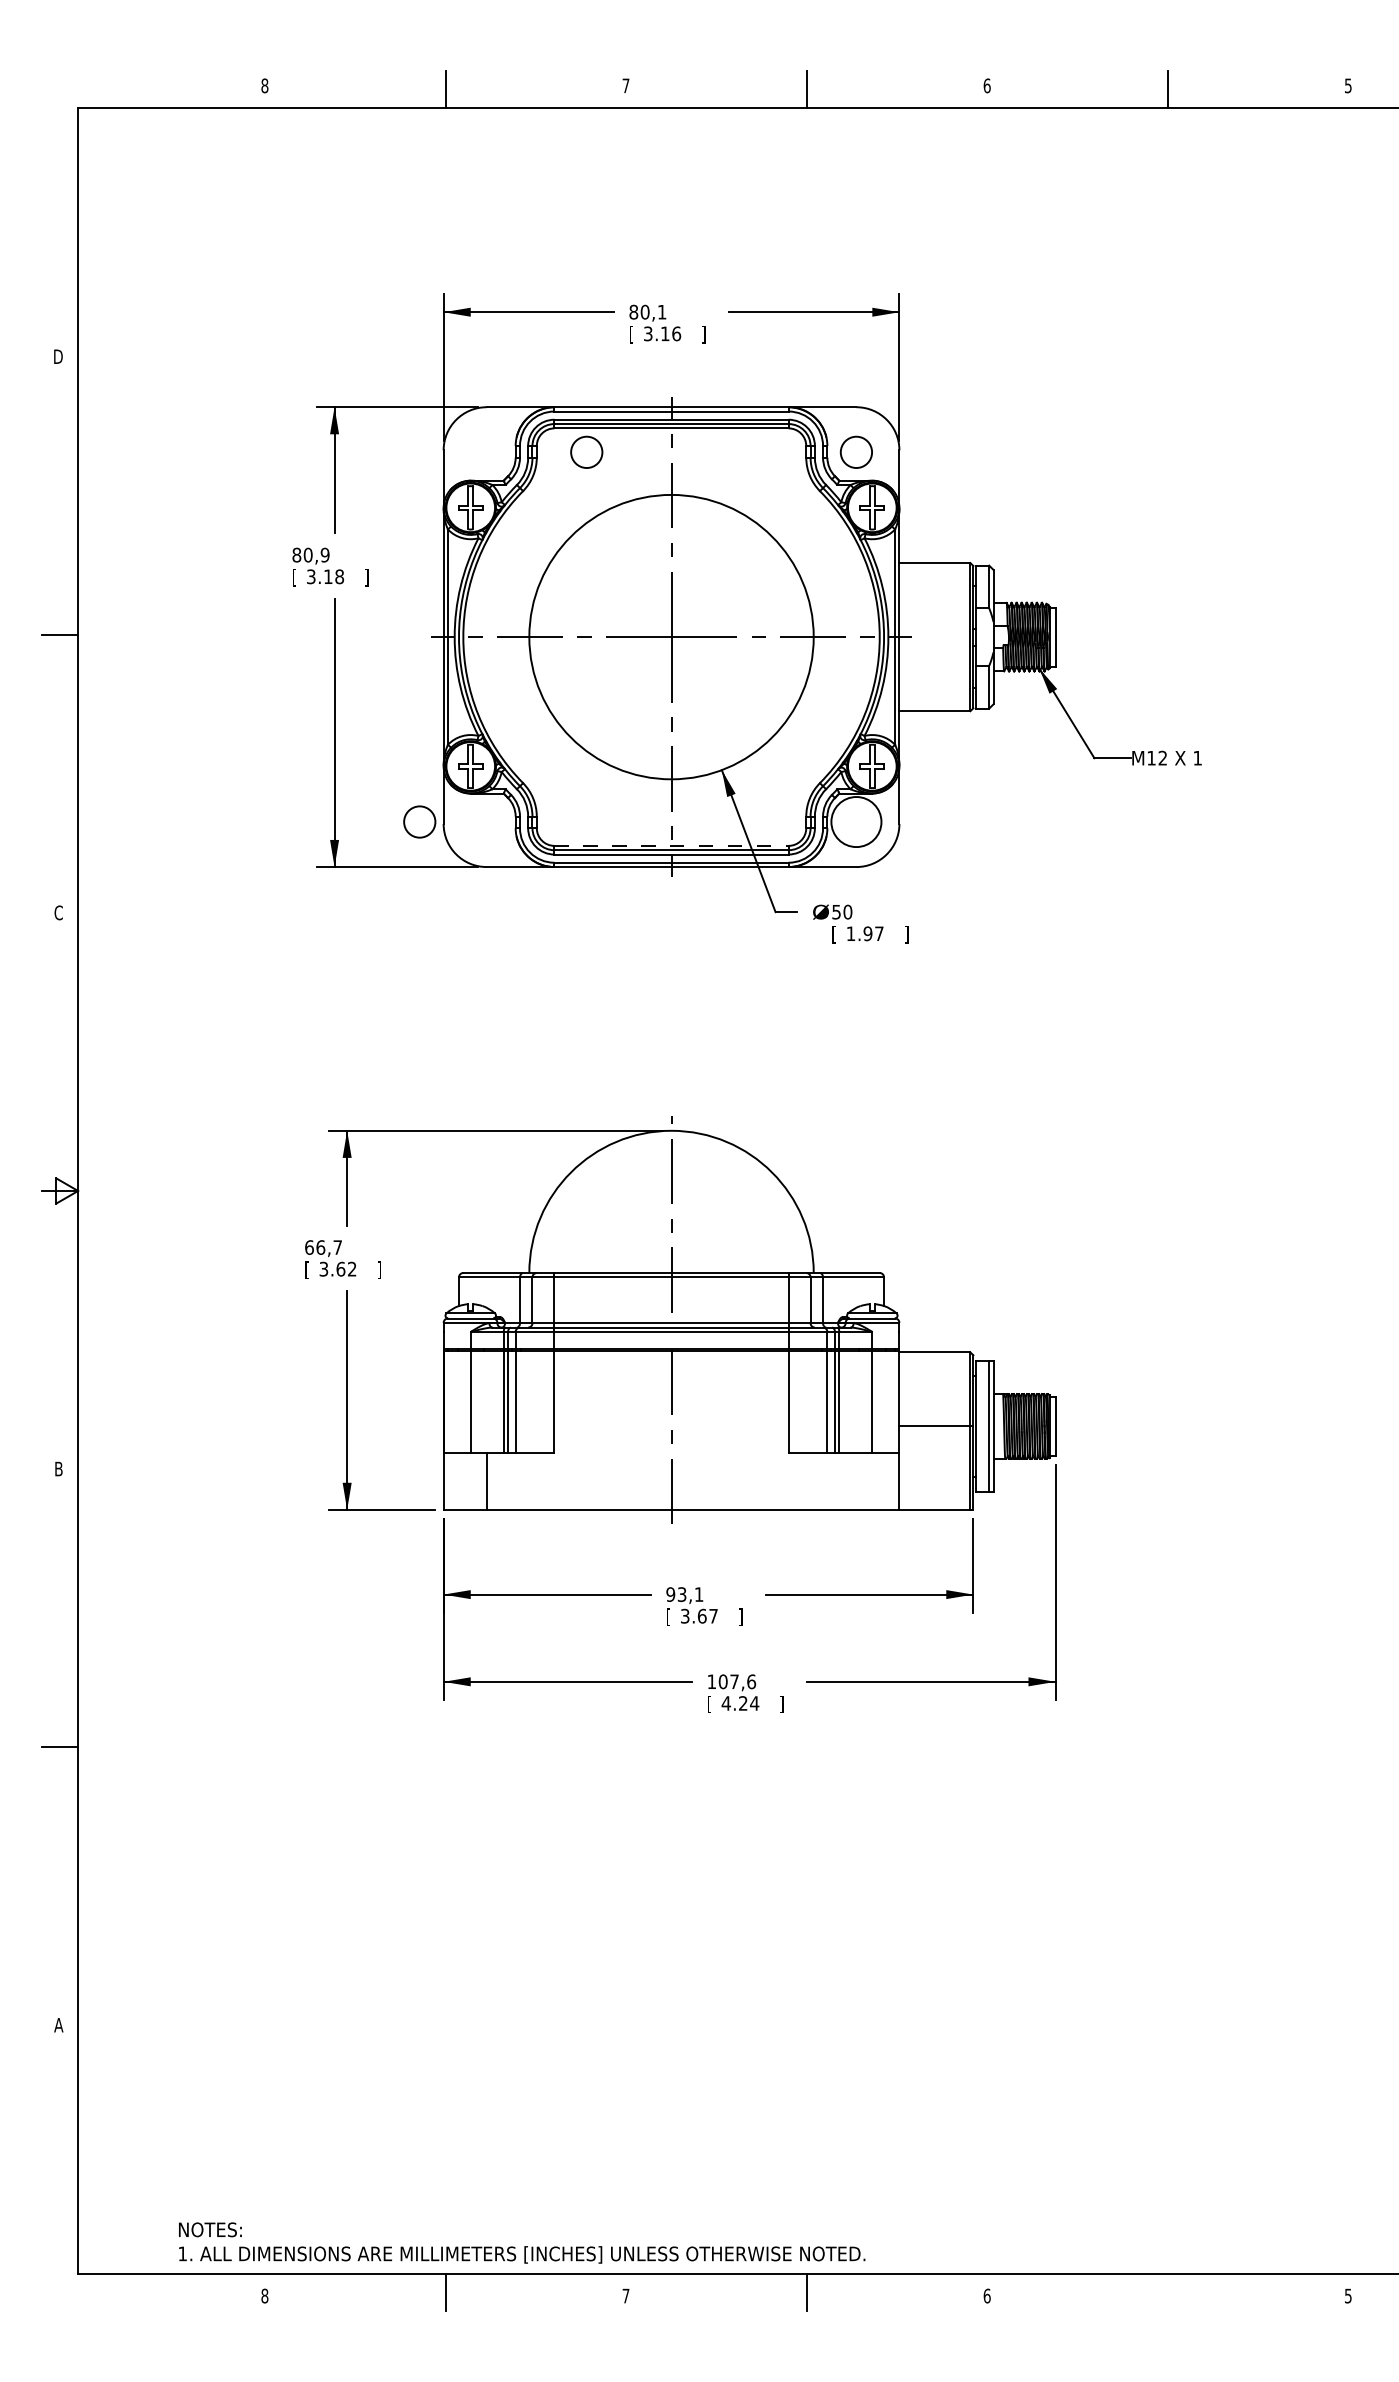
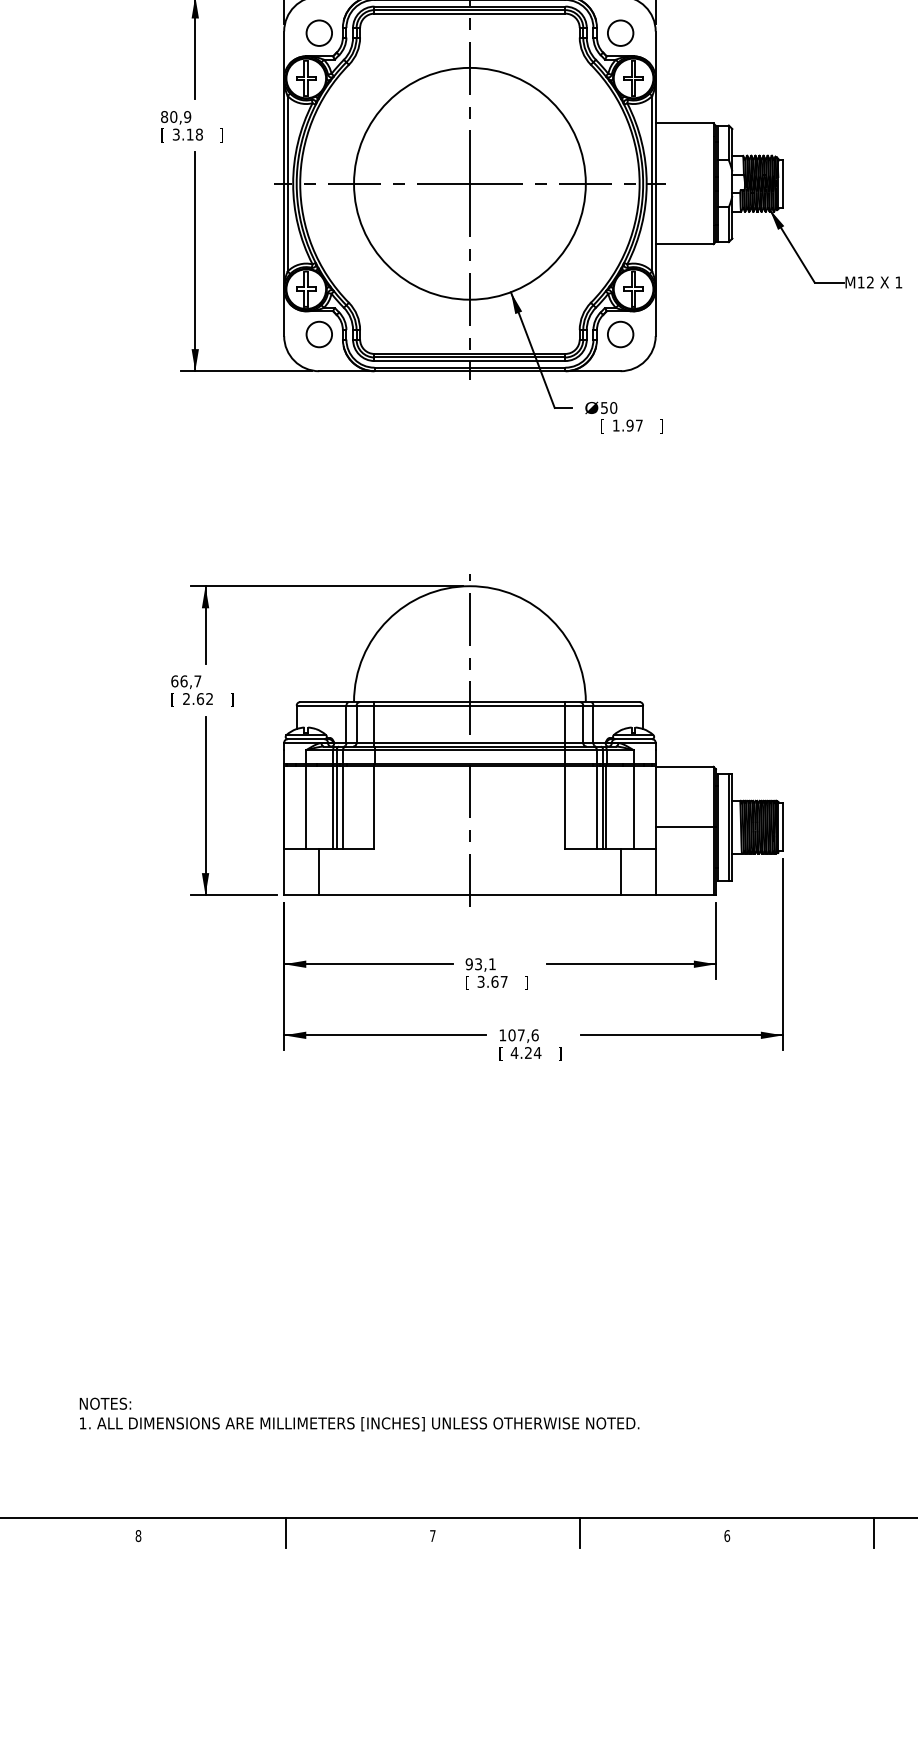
circle: (586, 451) -> (319, 32), moved
circle: (419, 821) -> (319, 334), moved
circle: (856, 821) -> (620, 334), size x0.62
line: (672, 845) -> (470, 353), dashed -> solid
text: (323, 1269) -> (186, 699), 3.62 -> 2.62
line: (856, 1481) -> (620, 872), added
text: (522, 2242) -> (359, 1414), moved
line: (1167, 2292) -> (874, 1533), added

